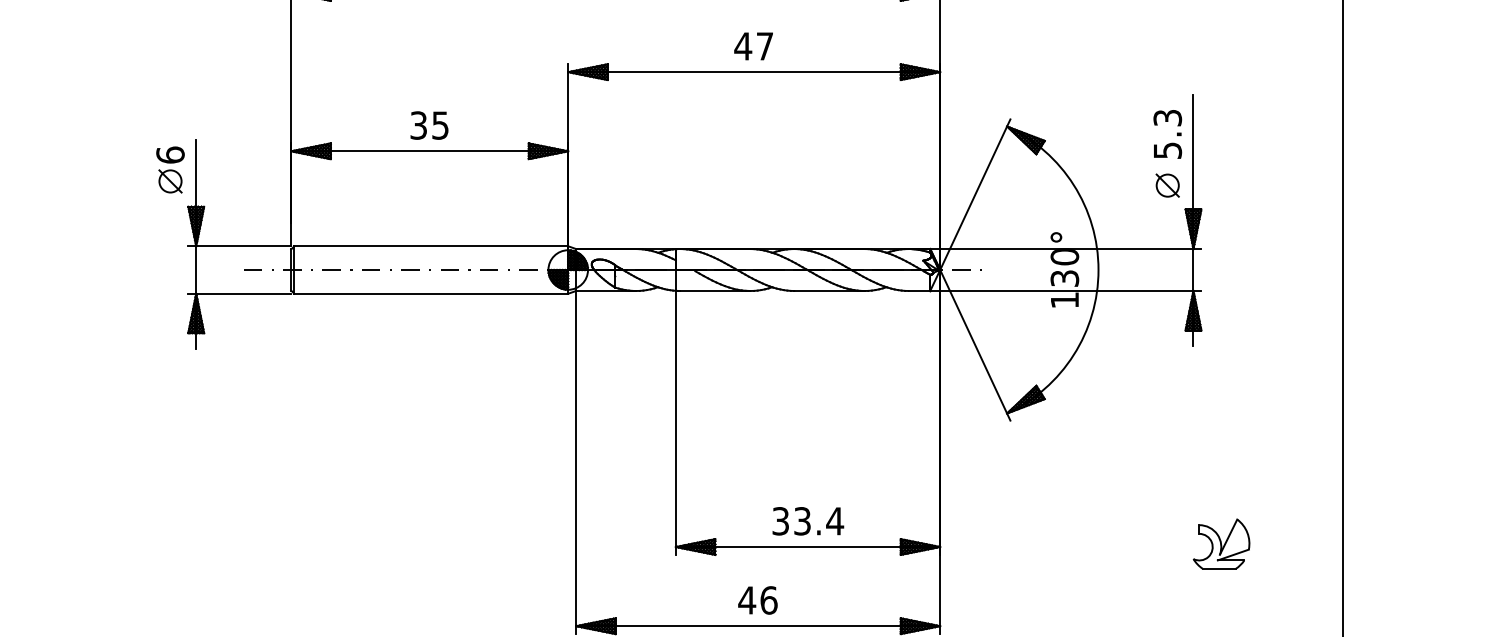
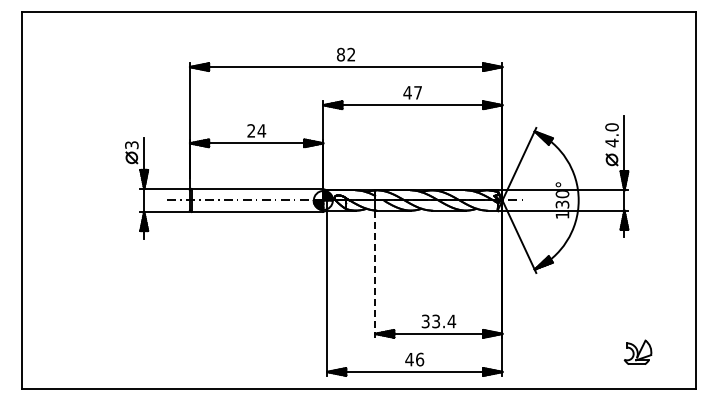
text: (429, 124) -> (256, 130), 35 -> 24
text: (1166, 135) -> (611, 135), 5.3 -> 4.0
text: (169, 155) -> (131, 145), 6 -> 3
line: (676, 423) -> (375, 274), solid -> dashed
part: (1220, 542) -> (637, 351), moved

